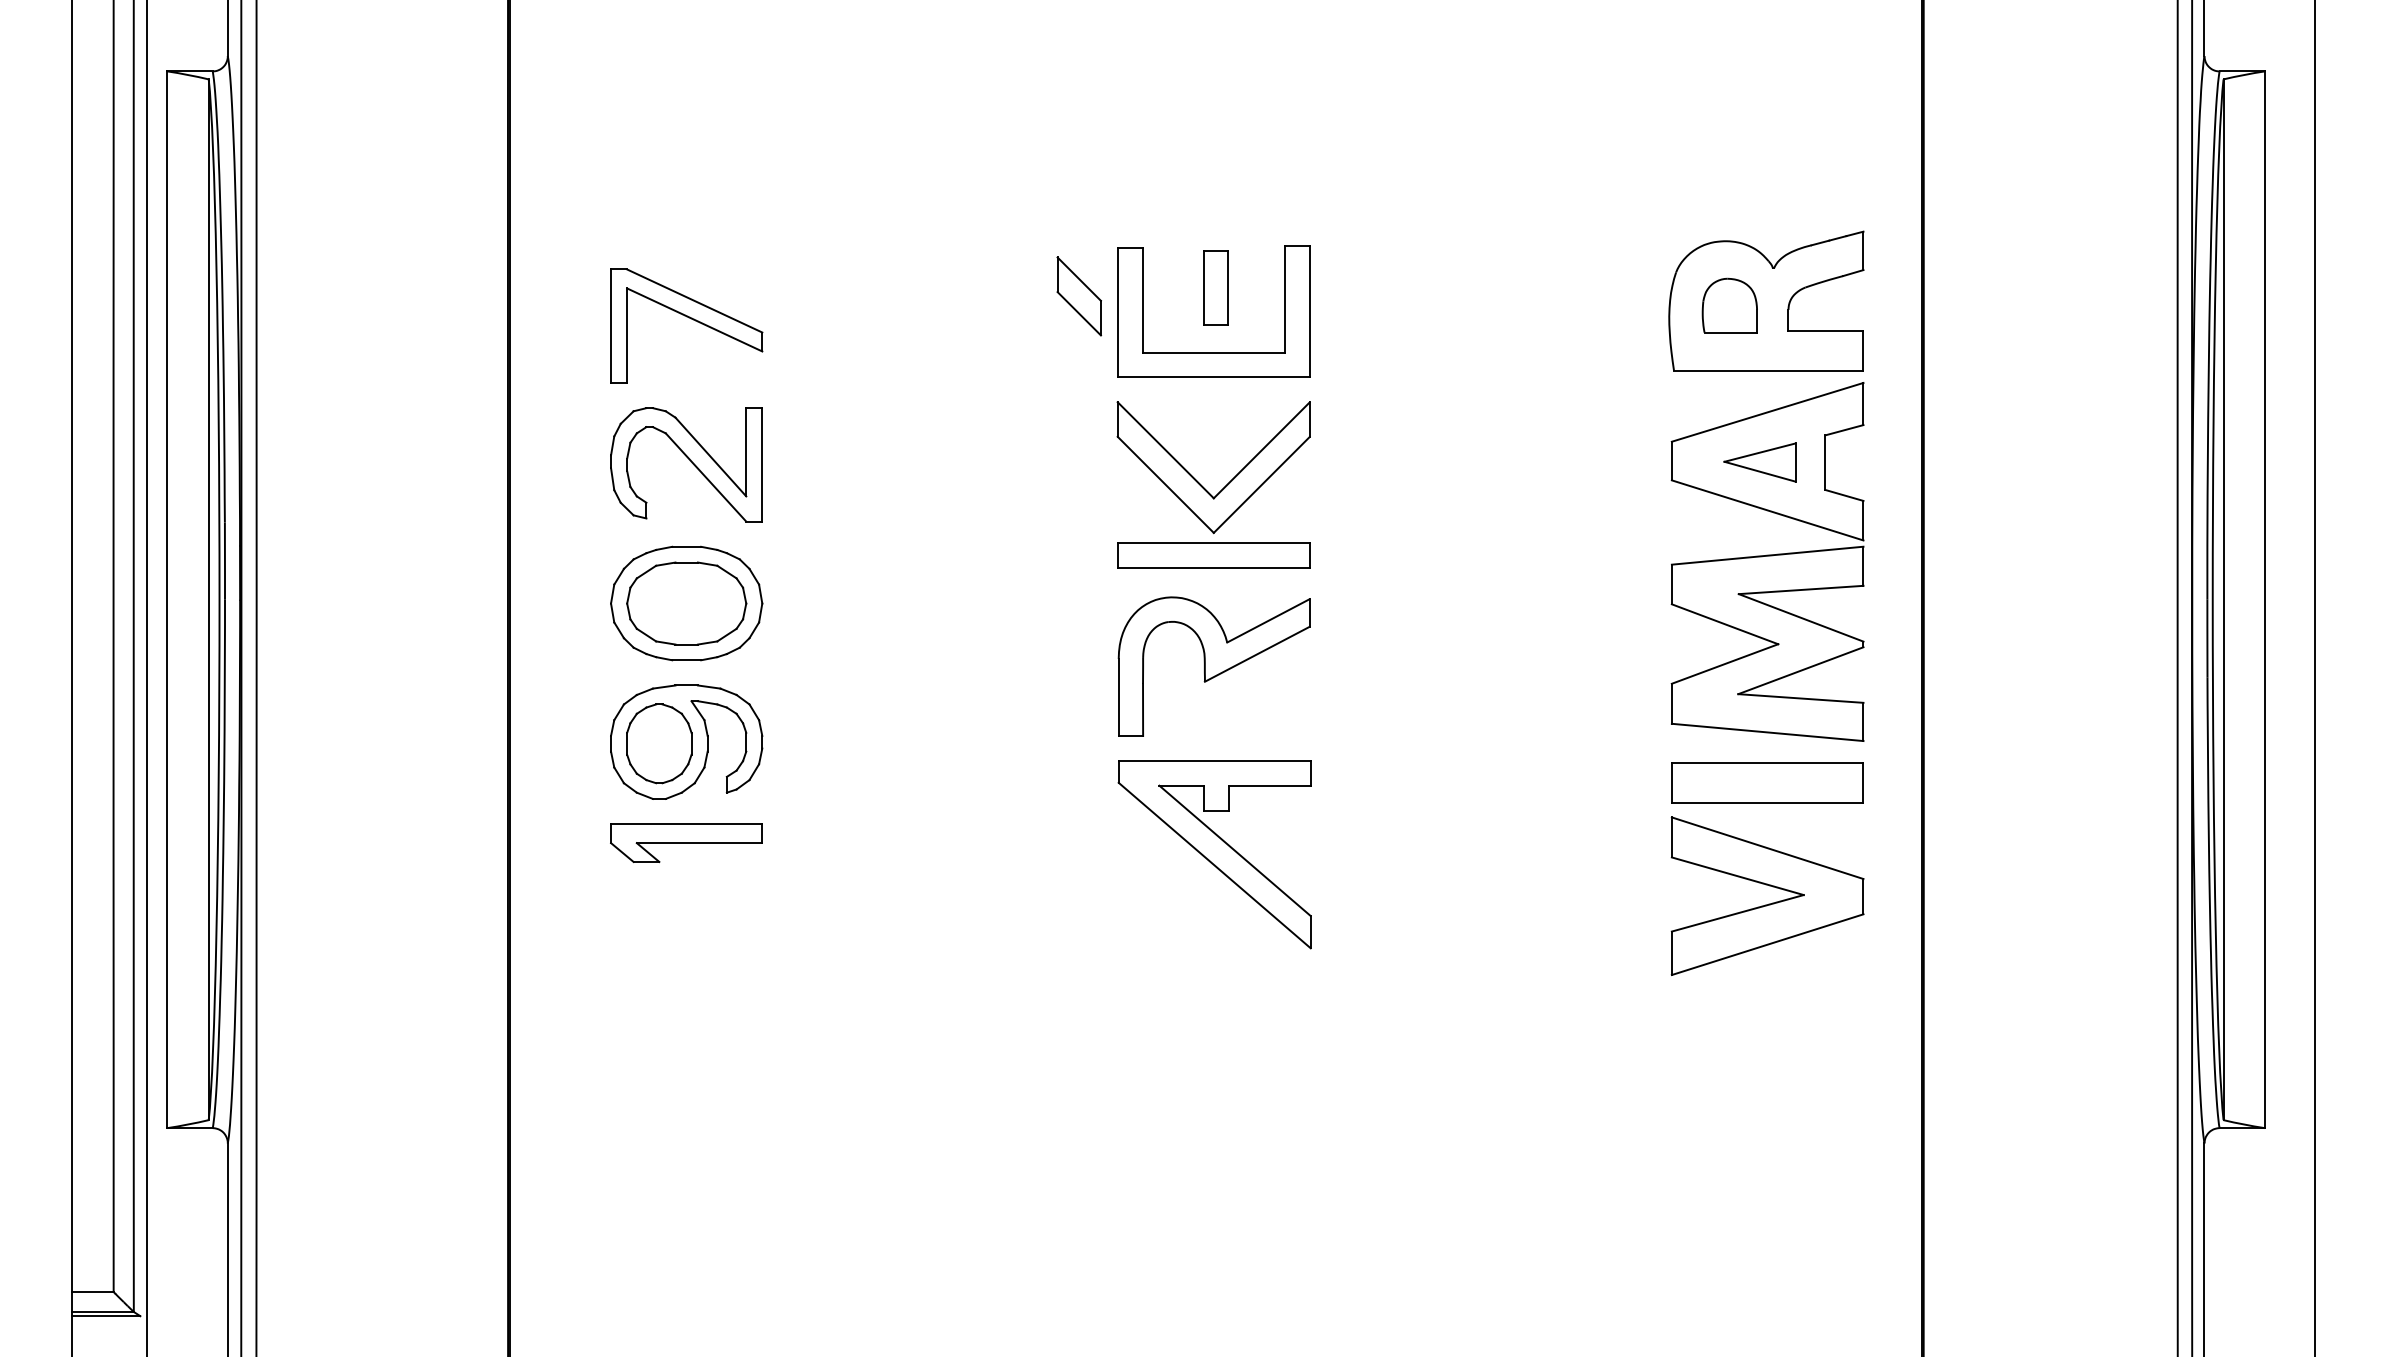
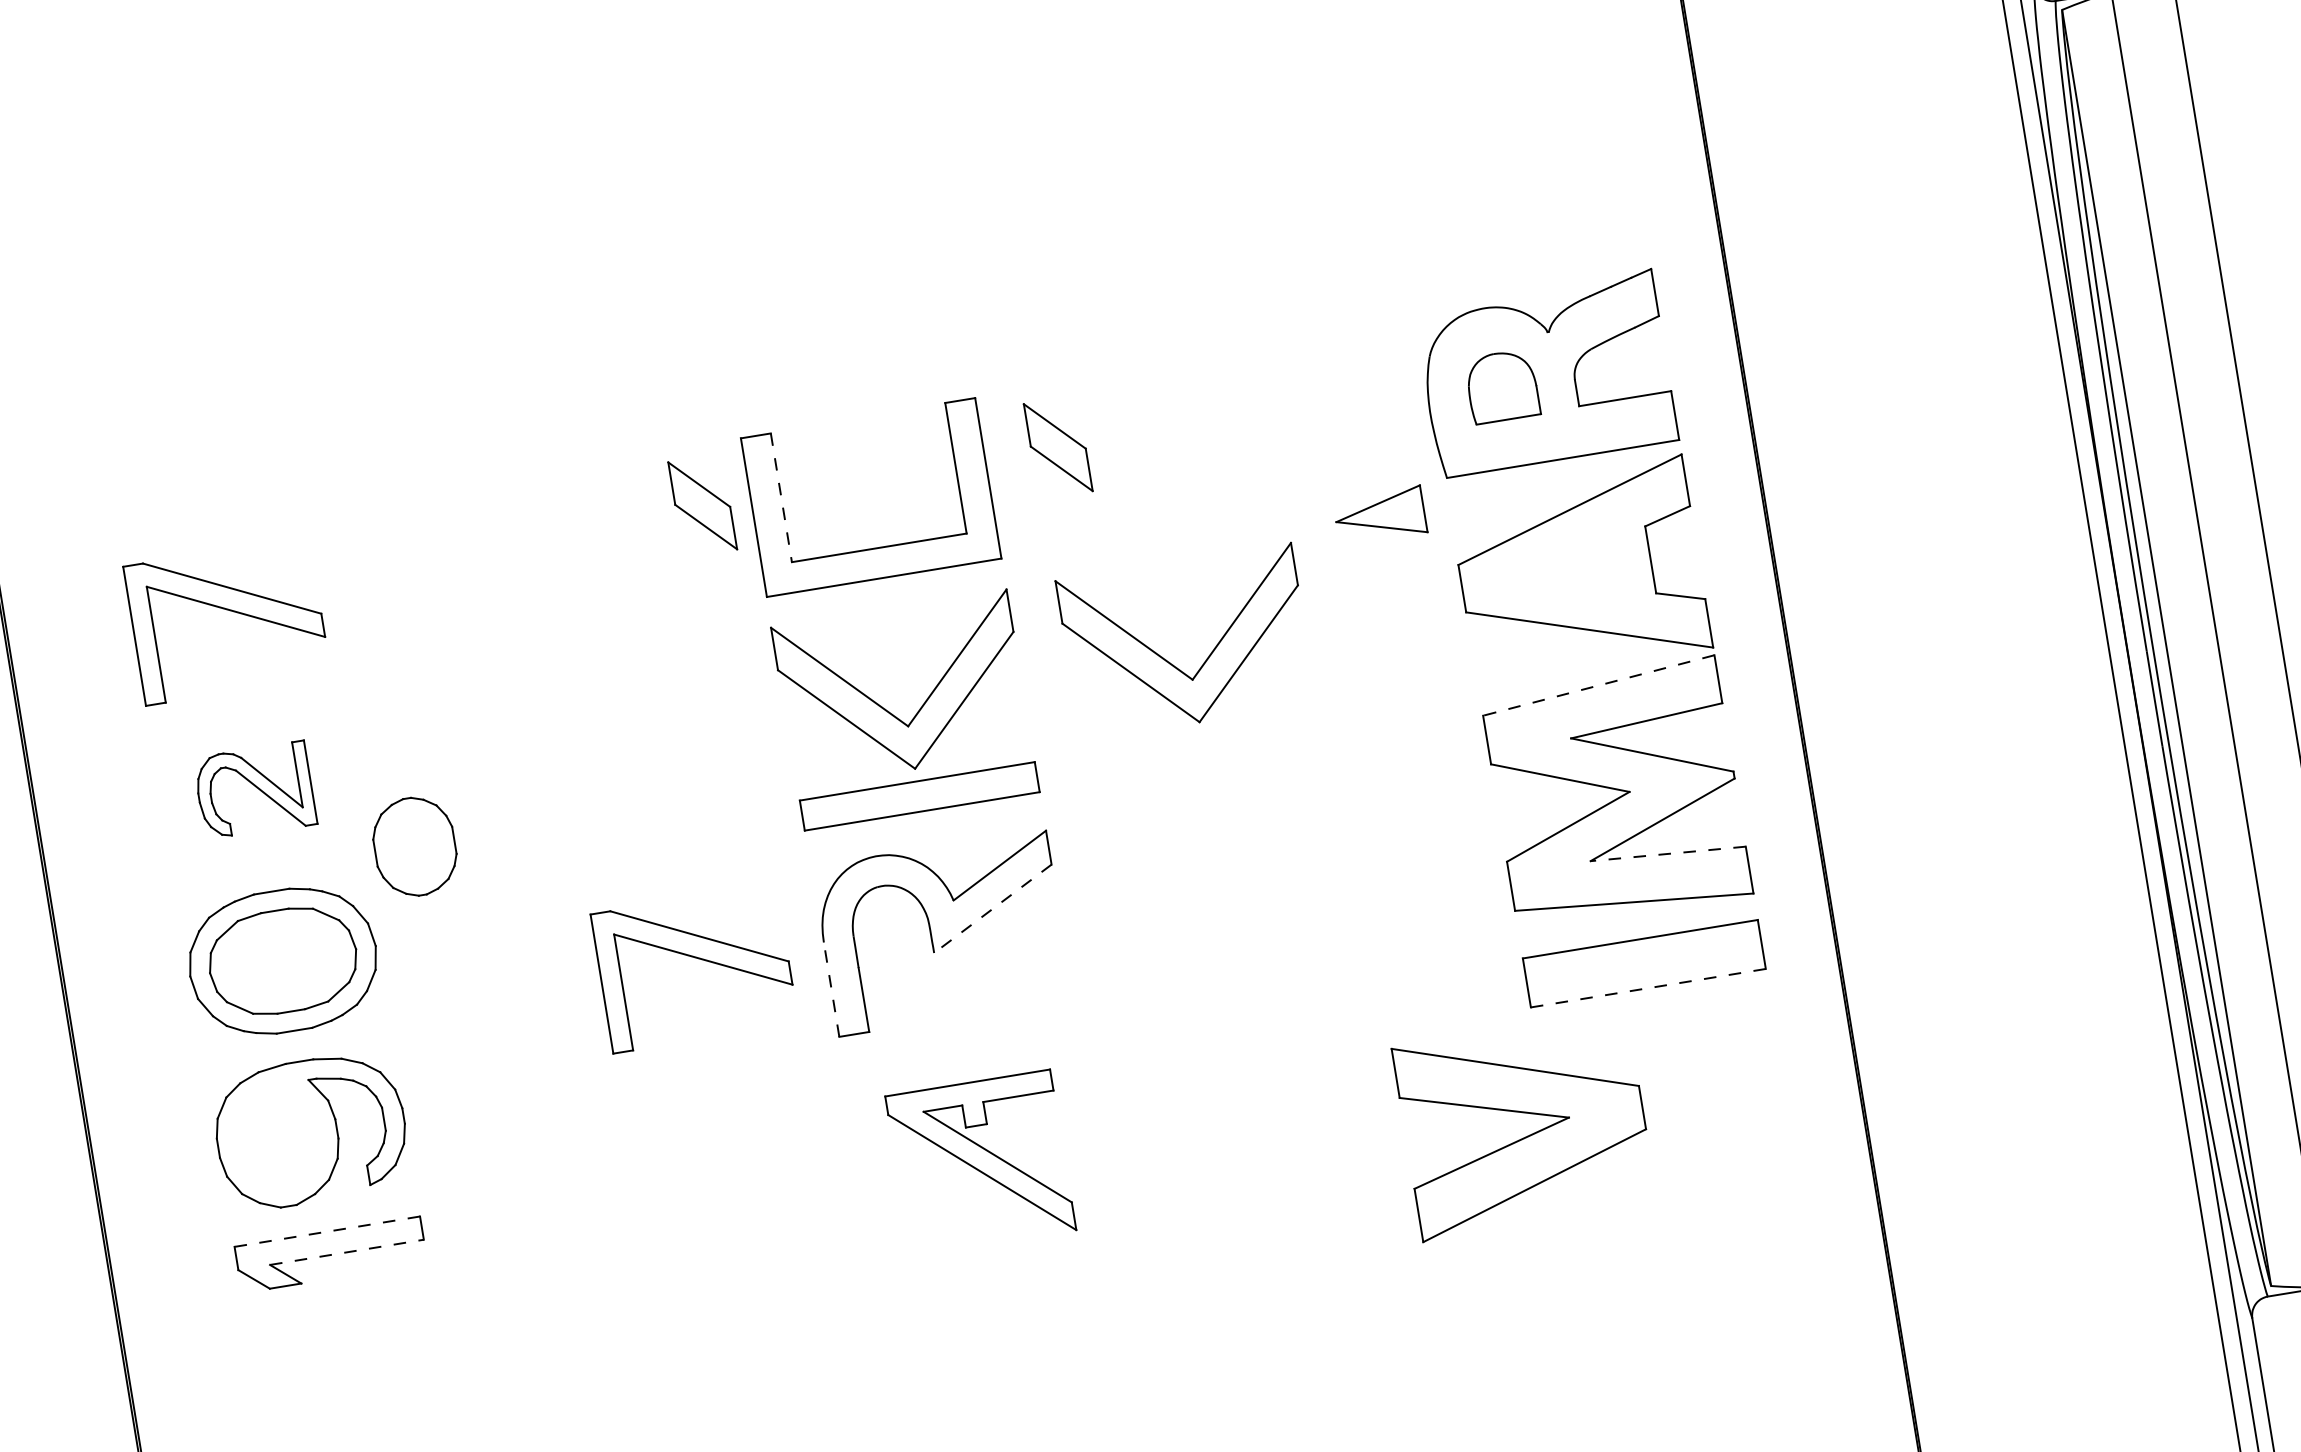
part: (1215, 287) -> (867, 467), removed
part: (1368, 296) -> (1057, 447), added
line: (1142, 300) -> (781, 498), solid -> dashed
part: (1759, 462) -> (1379, 515), moved
part: (686, 464) -> (254, 790), size x0.6
part: (1430, 481) -> (1170, 662), added
line: (1767, 555) -> (1598, 685), solid -> dashed
line: (1256, 654) -> (991, 909), solid -> dashed
part: (1014, 655) -> (695, 959), added
line: (1118, 697) -> (831, 989), solid -> dashed
line: (1800, 698) -> (1667, 853), solid -> dashed
part: (659, 743) -> (415, 846), moved
line: (1767, 802) -> (1648, 988), solid -> dashed
line: (686, 824) -> (327, 1232), solid -> dashed
line: (699, 843) -> (346, 1252), solid -> dashed
part: (1214, 854) -> (980, 1162), size x0.7
part: (1768, 903) -> (1527, 1135), moved

